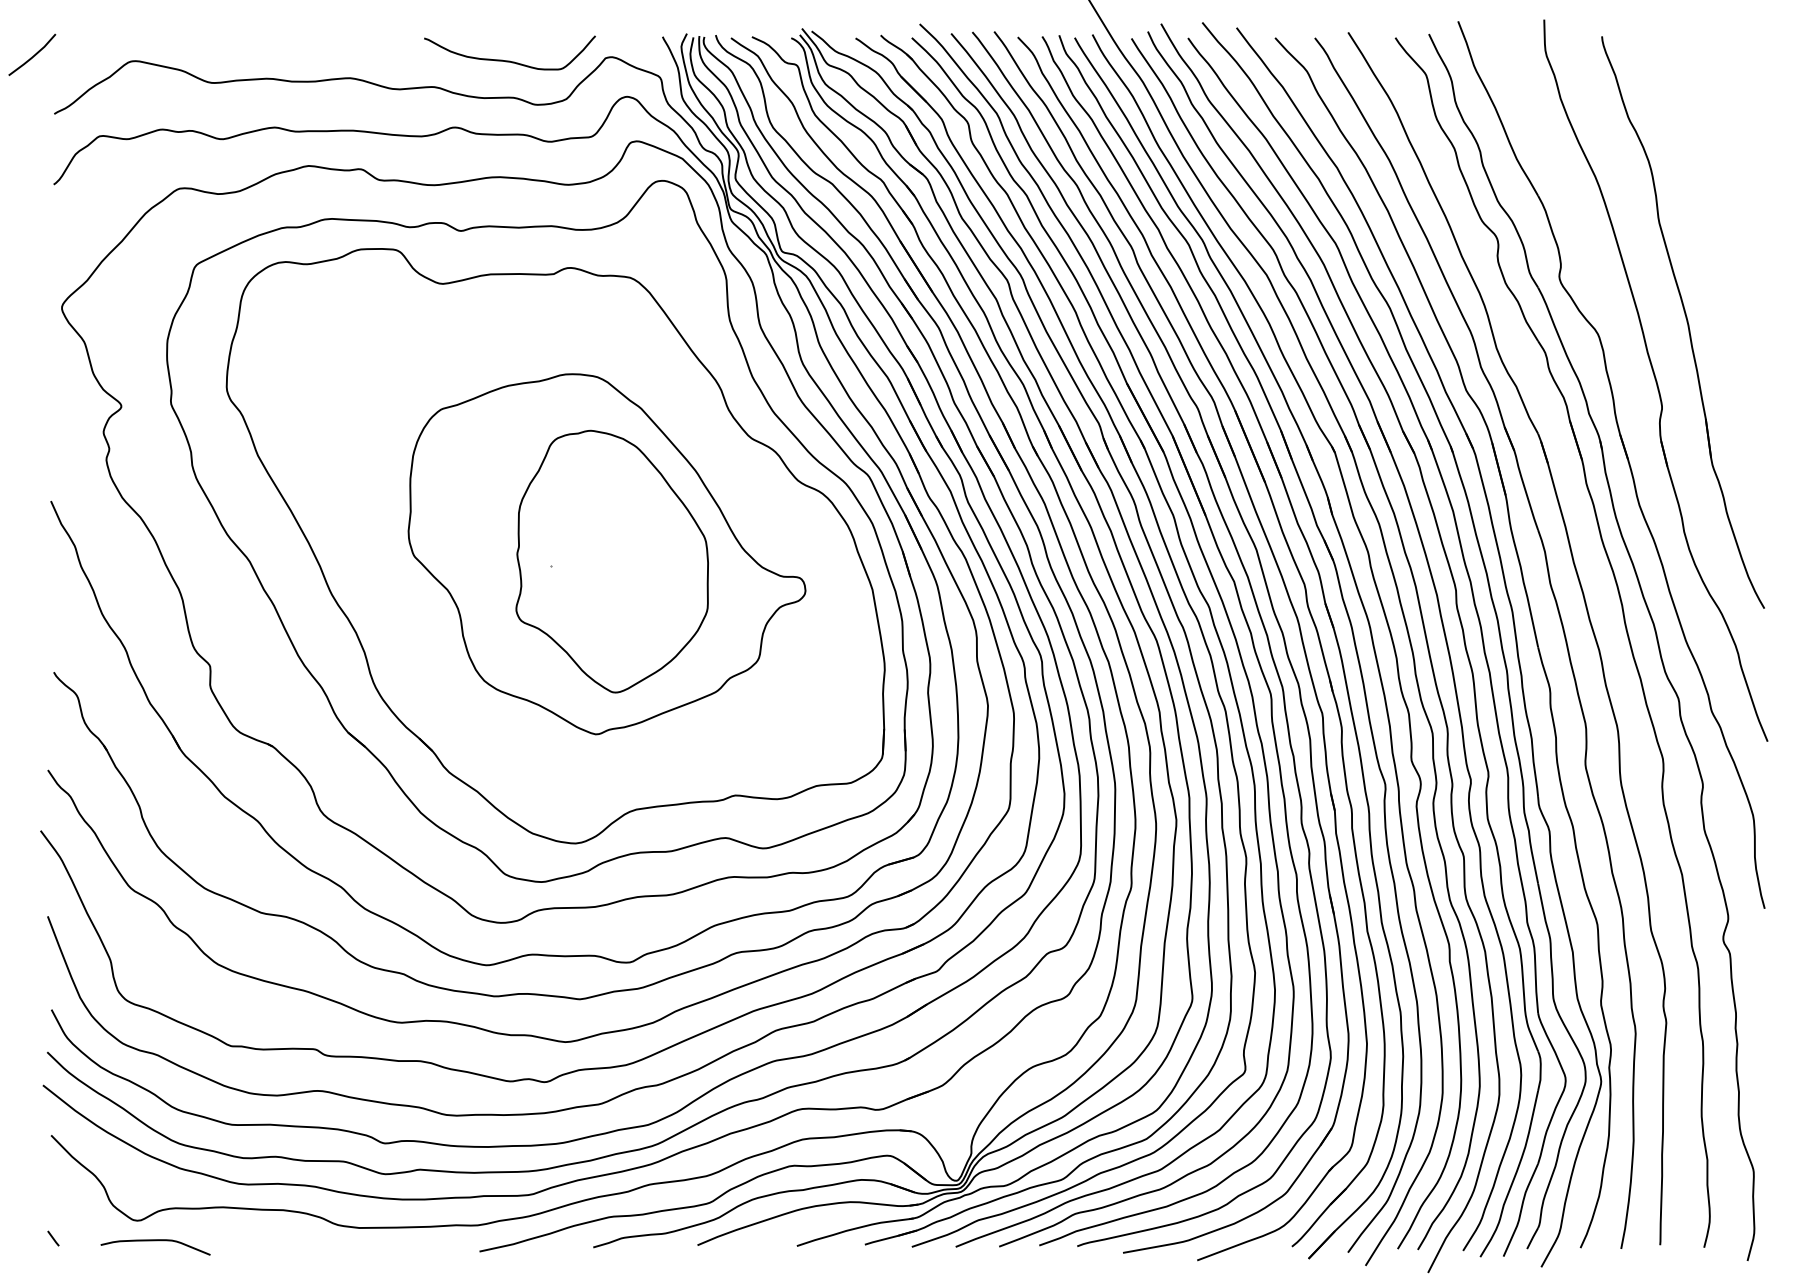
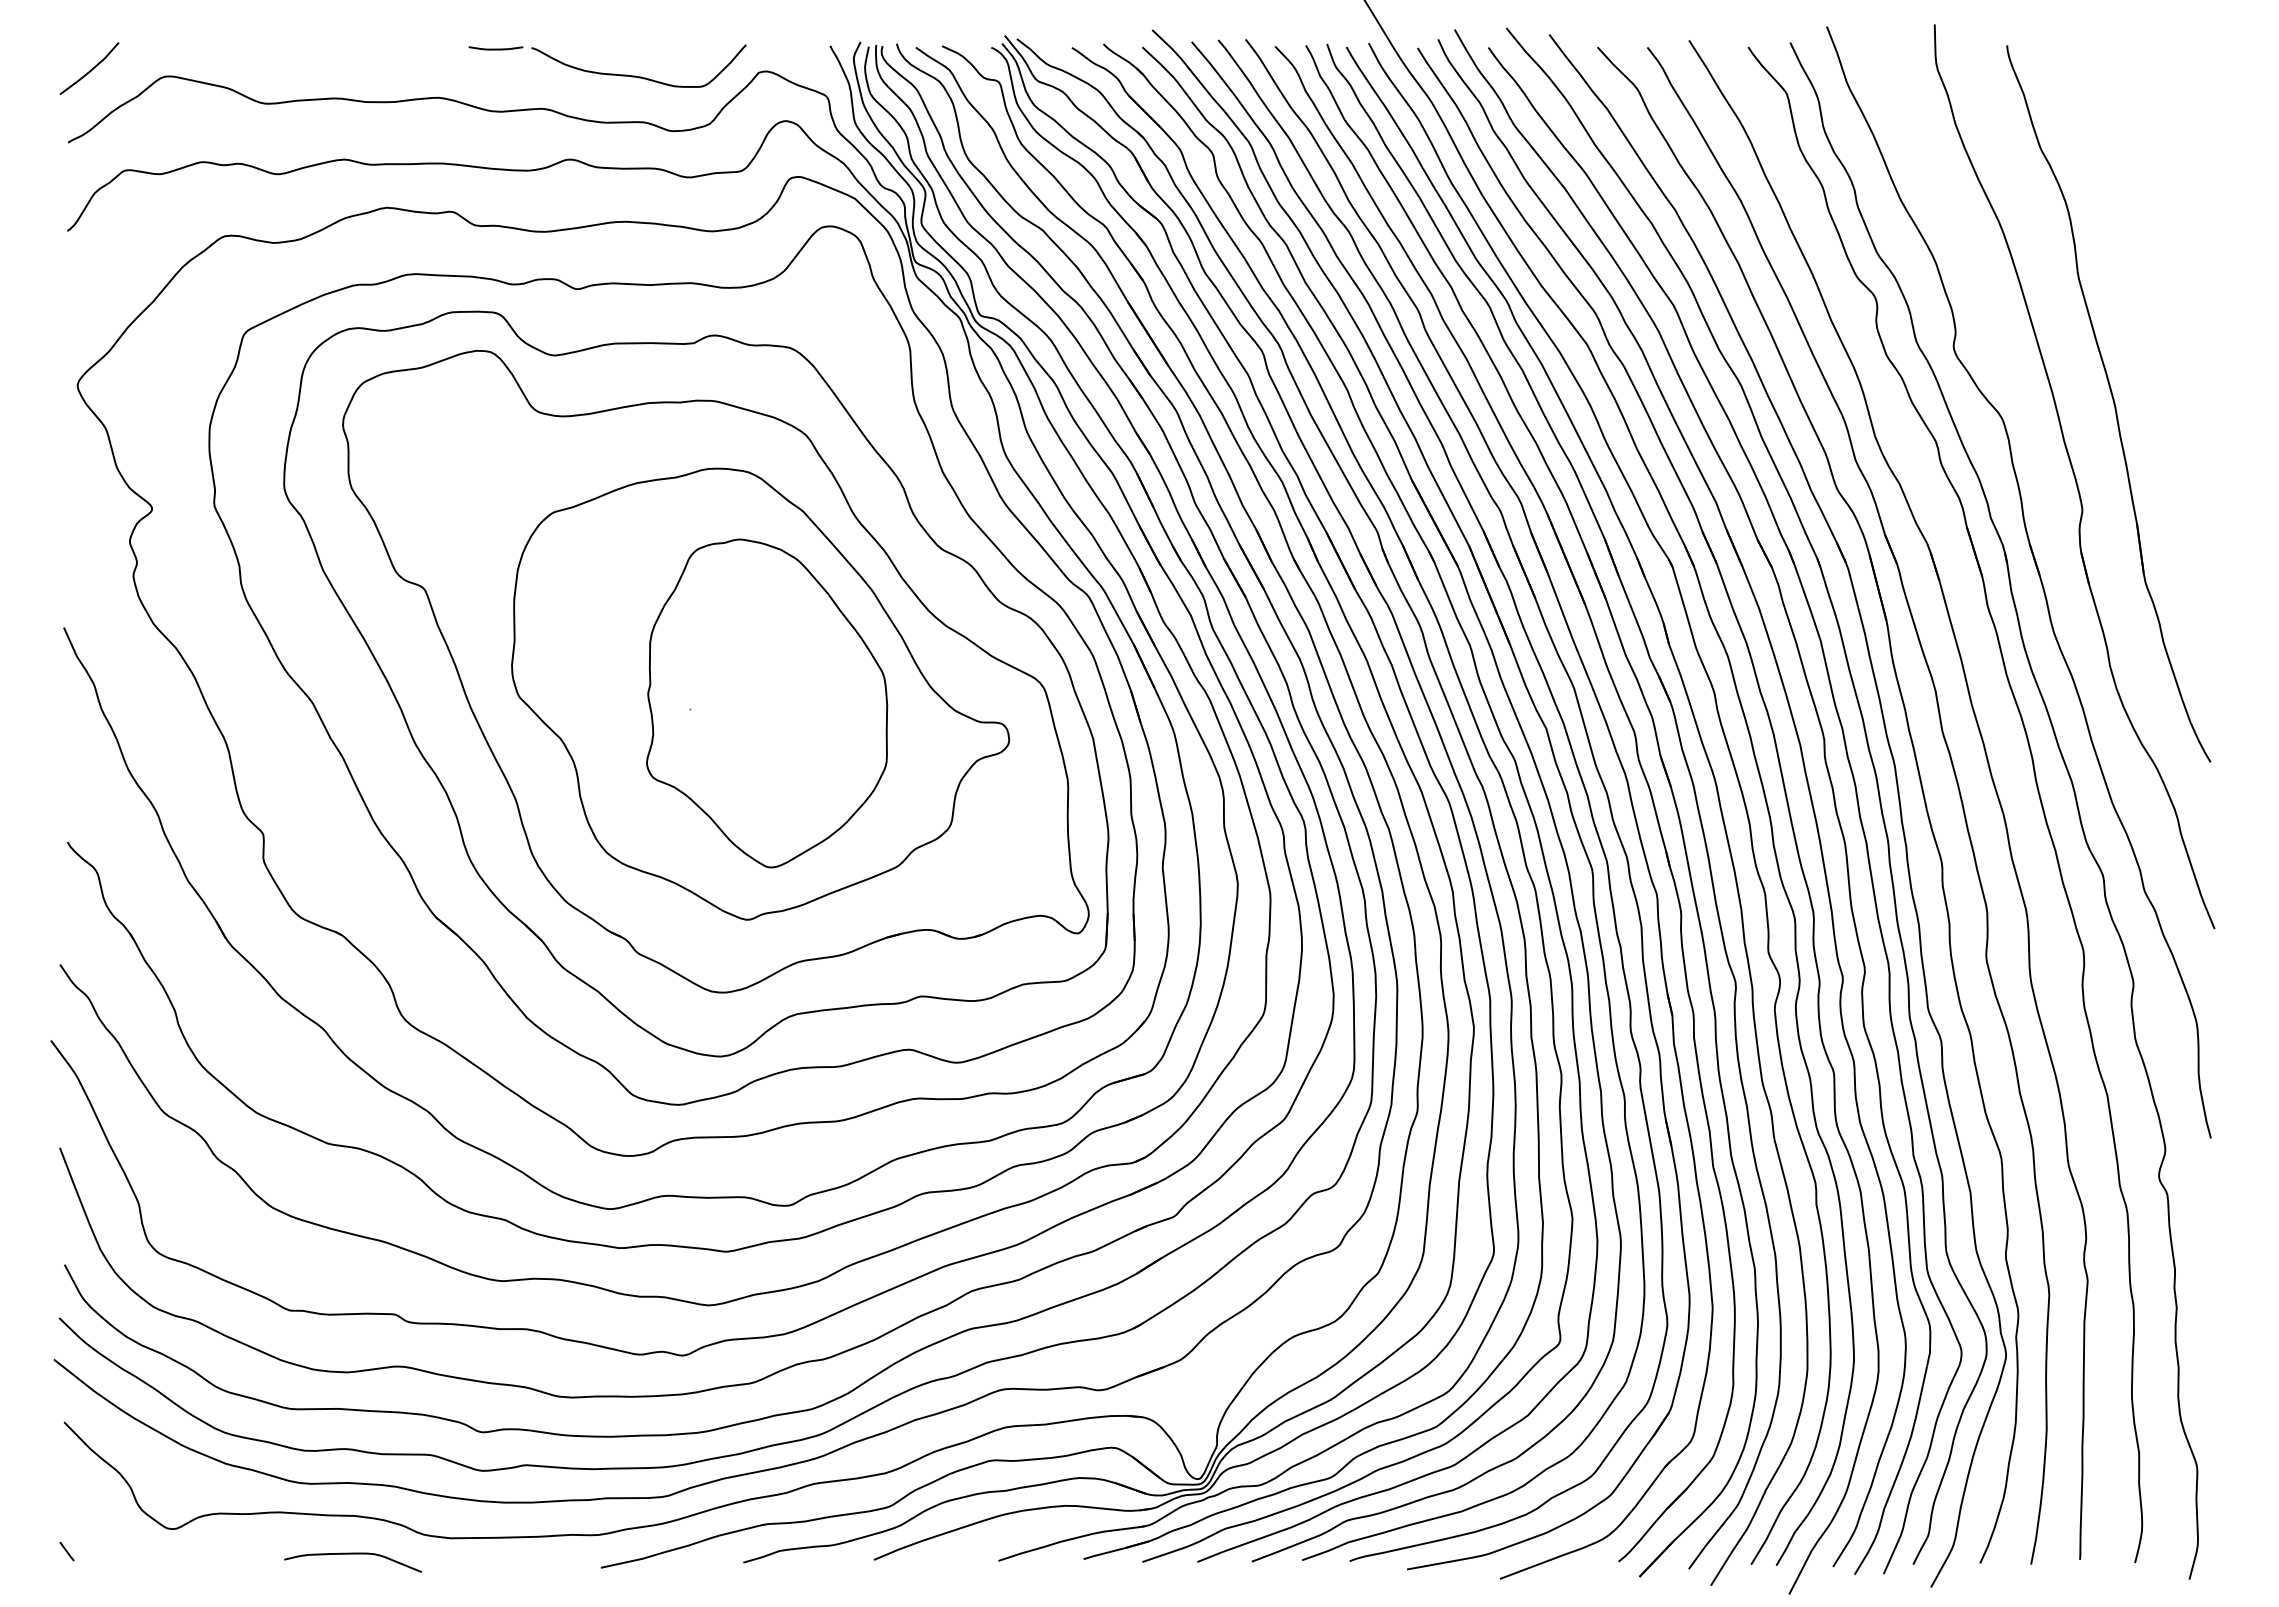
curve: (395, 38) -> (495, 48), added
line: (33, 55) -> (90, 69), moved
part: (571, 536) -> (715, 671), added
curve: (155, 1240) -> (352, 1554), moved

